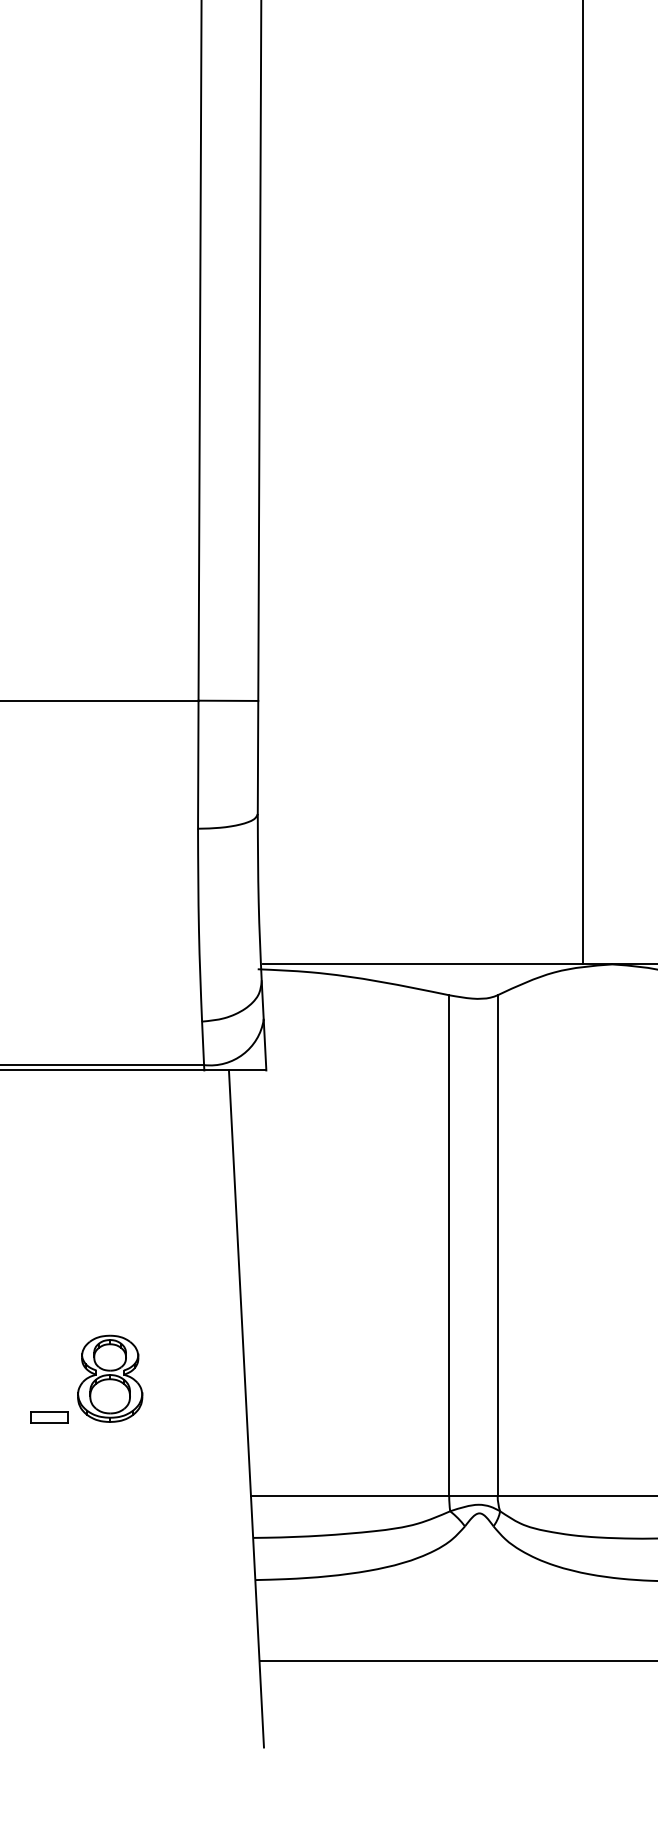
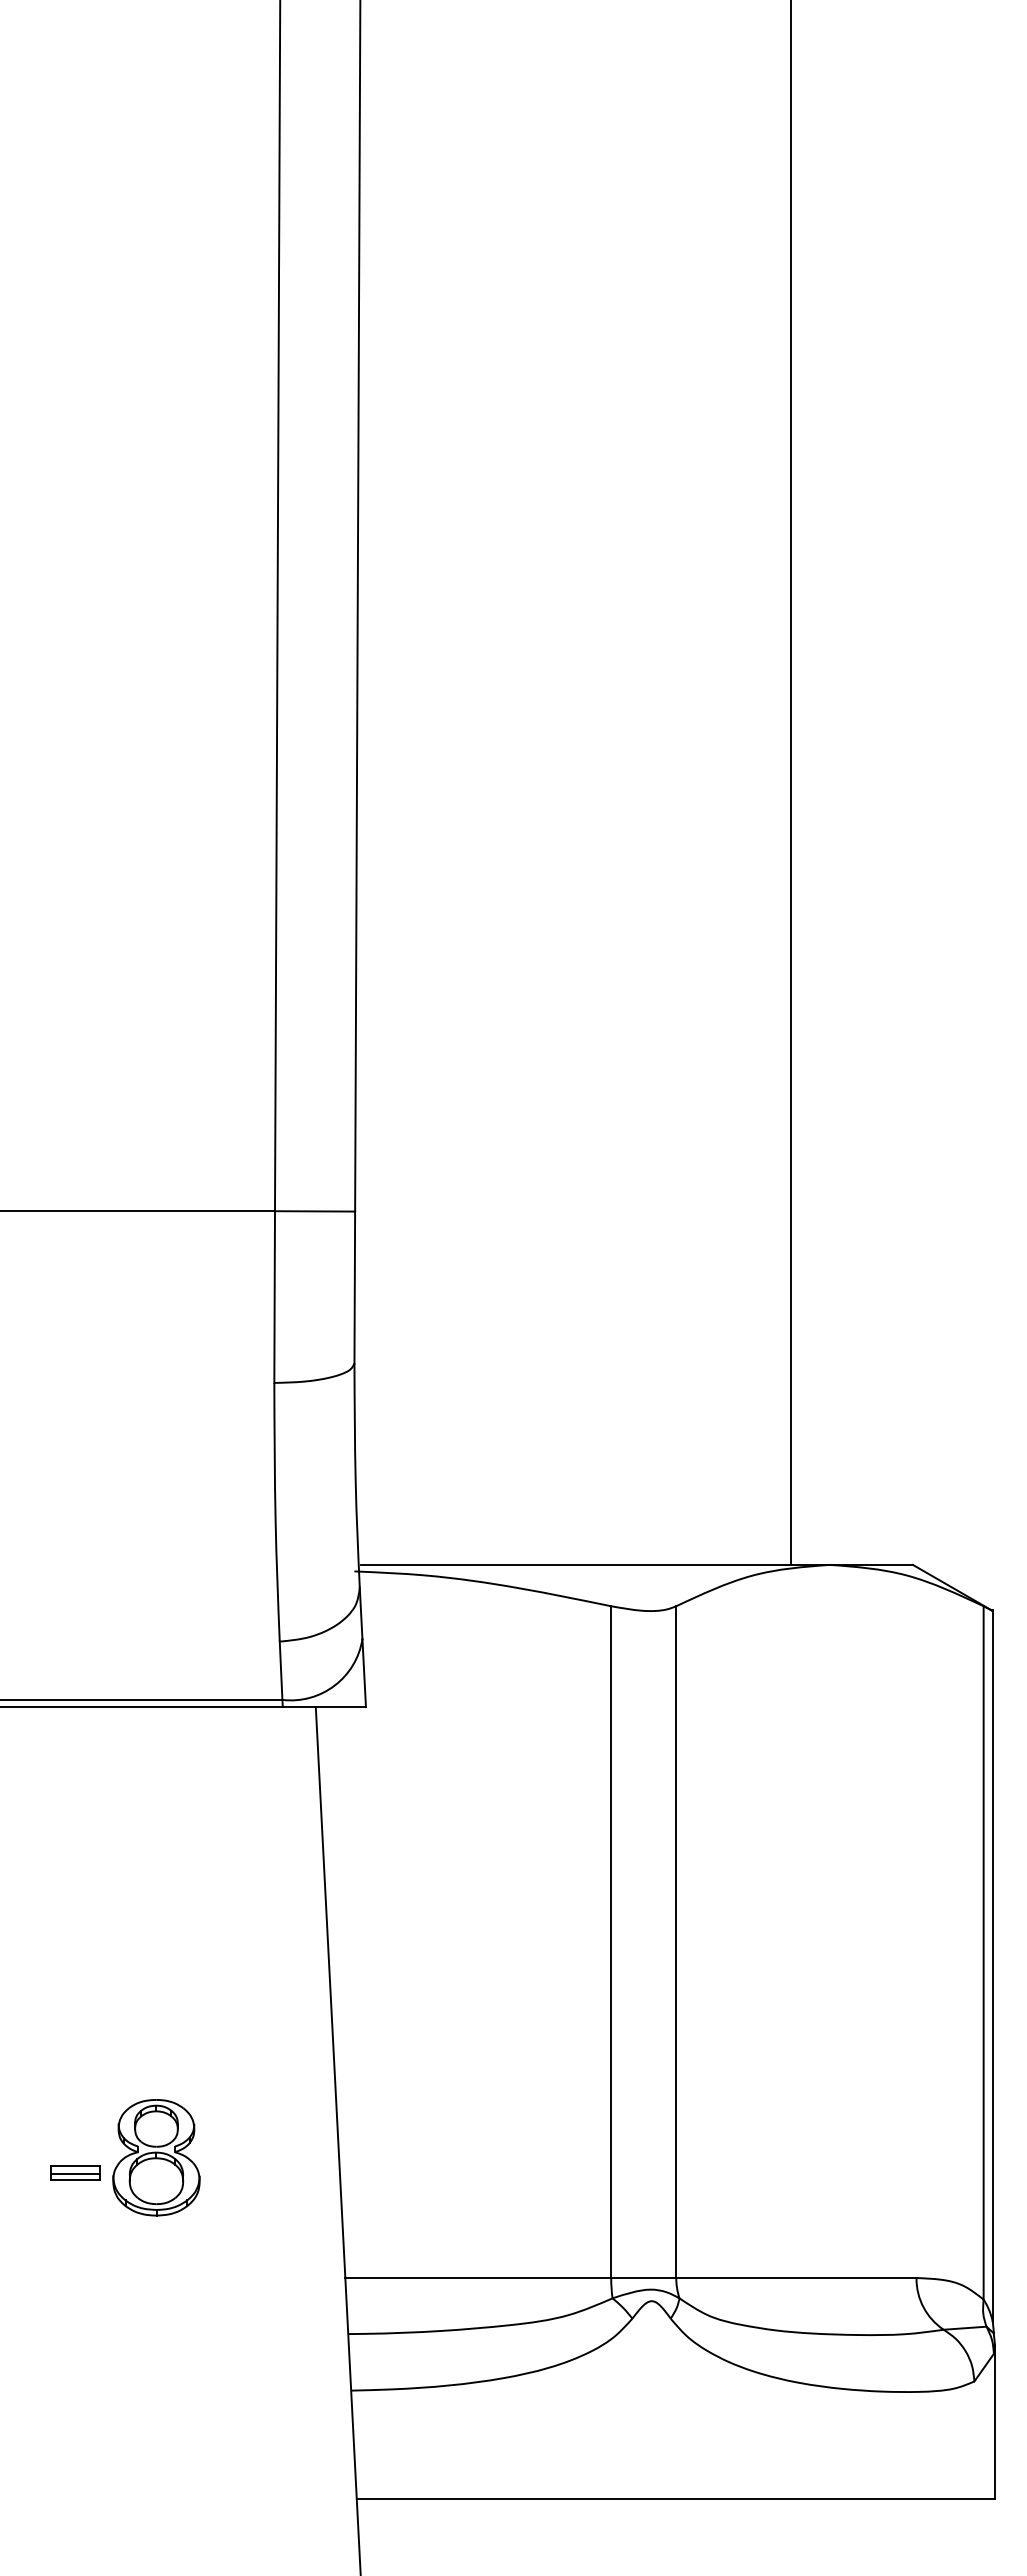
part: (110, 1378) -> (156, 2157), moved
line: (49, 1418) -> (75, 2174), added

